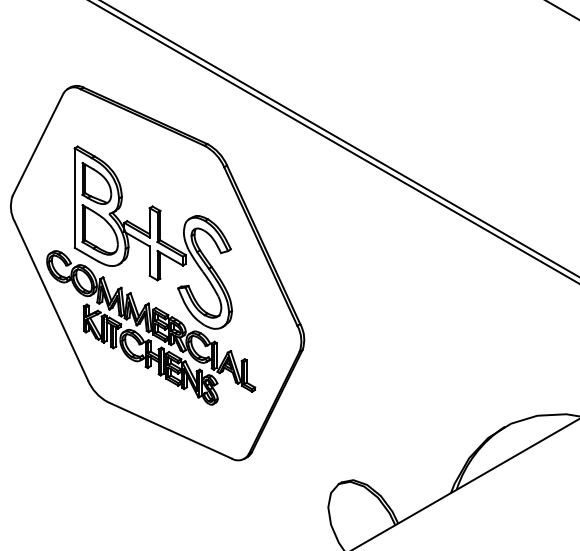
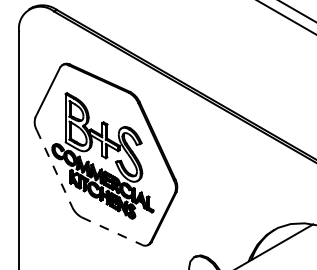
line: (51, 301) -> (54, 168), solid -> dashed
line: (170, 431) -> (112, 231), solid -> dashed

